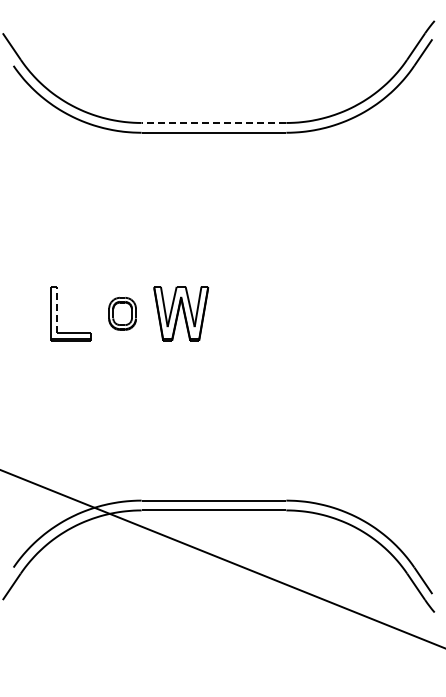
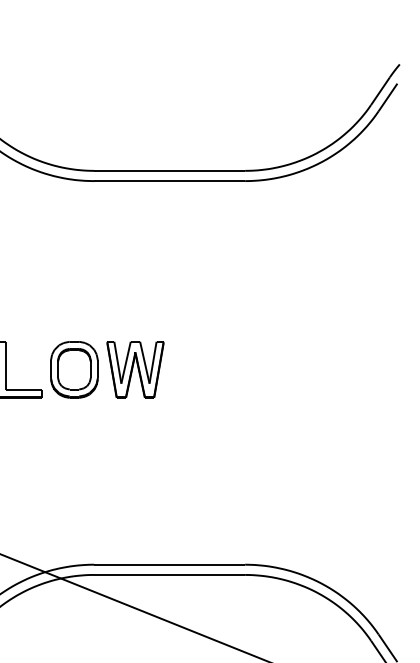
line: (213, 123) -> (169, 171), dashed -> solid
line: (57, 309) -> (6, 365), dashed -> solid
part: (122, 313) -> (74, 369), size x1.67

